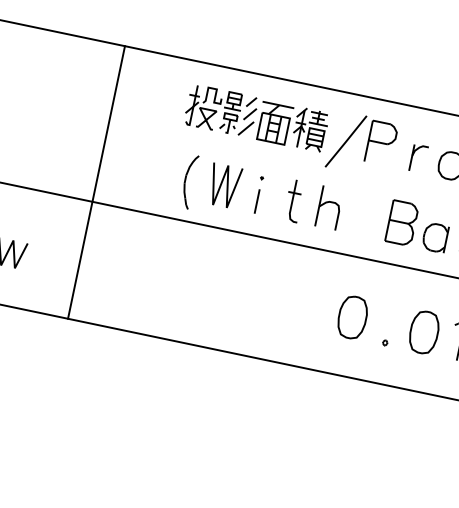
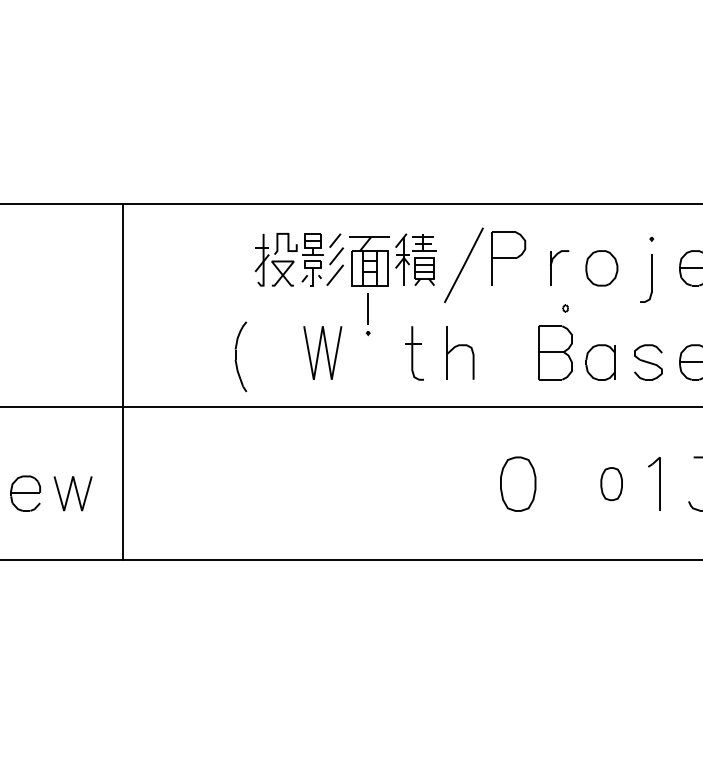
part: (188, 181) -> (240, 356), moved
line: (96, 182) -> (122, 381), moved
line: (256, 201) -> (367, 308), moved
part: (424, 331) -> (611, 483), size x0.6
part: (385, 342) -> (565, 308), moved

